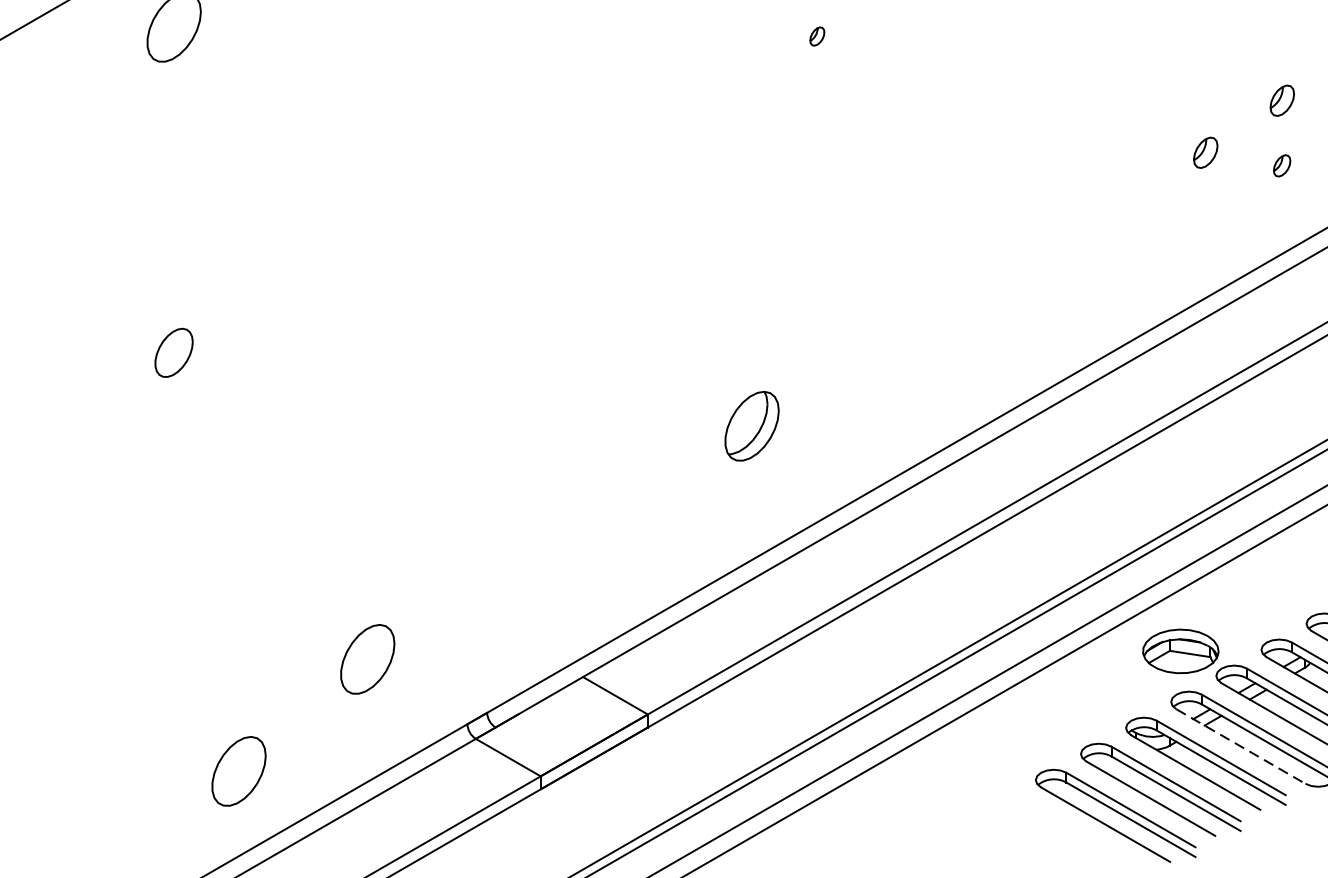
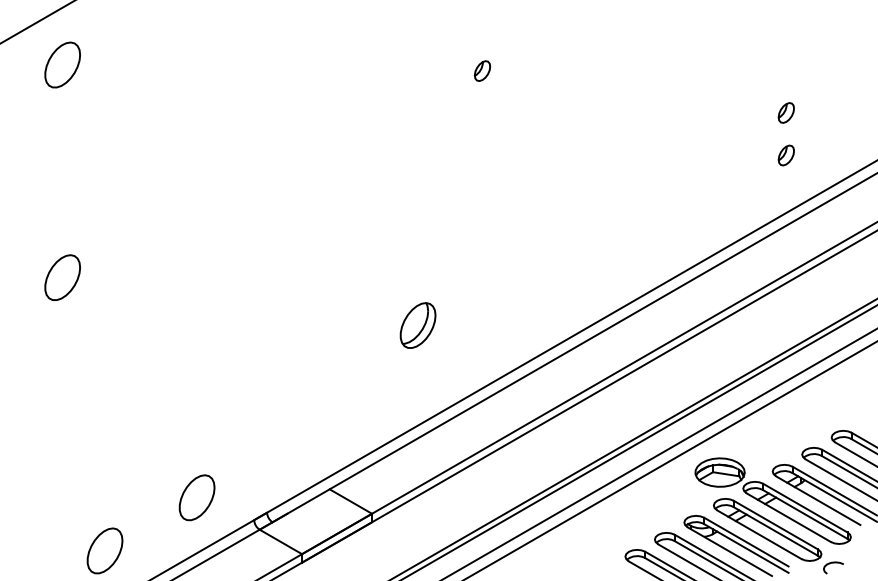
part: (817, 35) -> (482, 70), size x1.67
part: (1204, 152) -> (735, 146), removed
part: (1280, 165) -> (785, 155), size x1.43
part: (173, 352) -> (62, 277), size x1.43
part: (751, 426) -> (417, 325), moved
part: (366, 658) -> (196, 497), moved
line: (1241, 746) -> (759, 534), dashed -> solid

